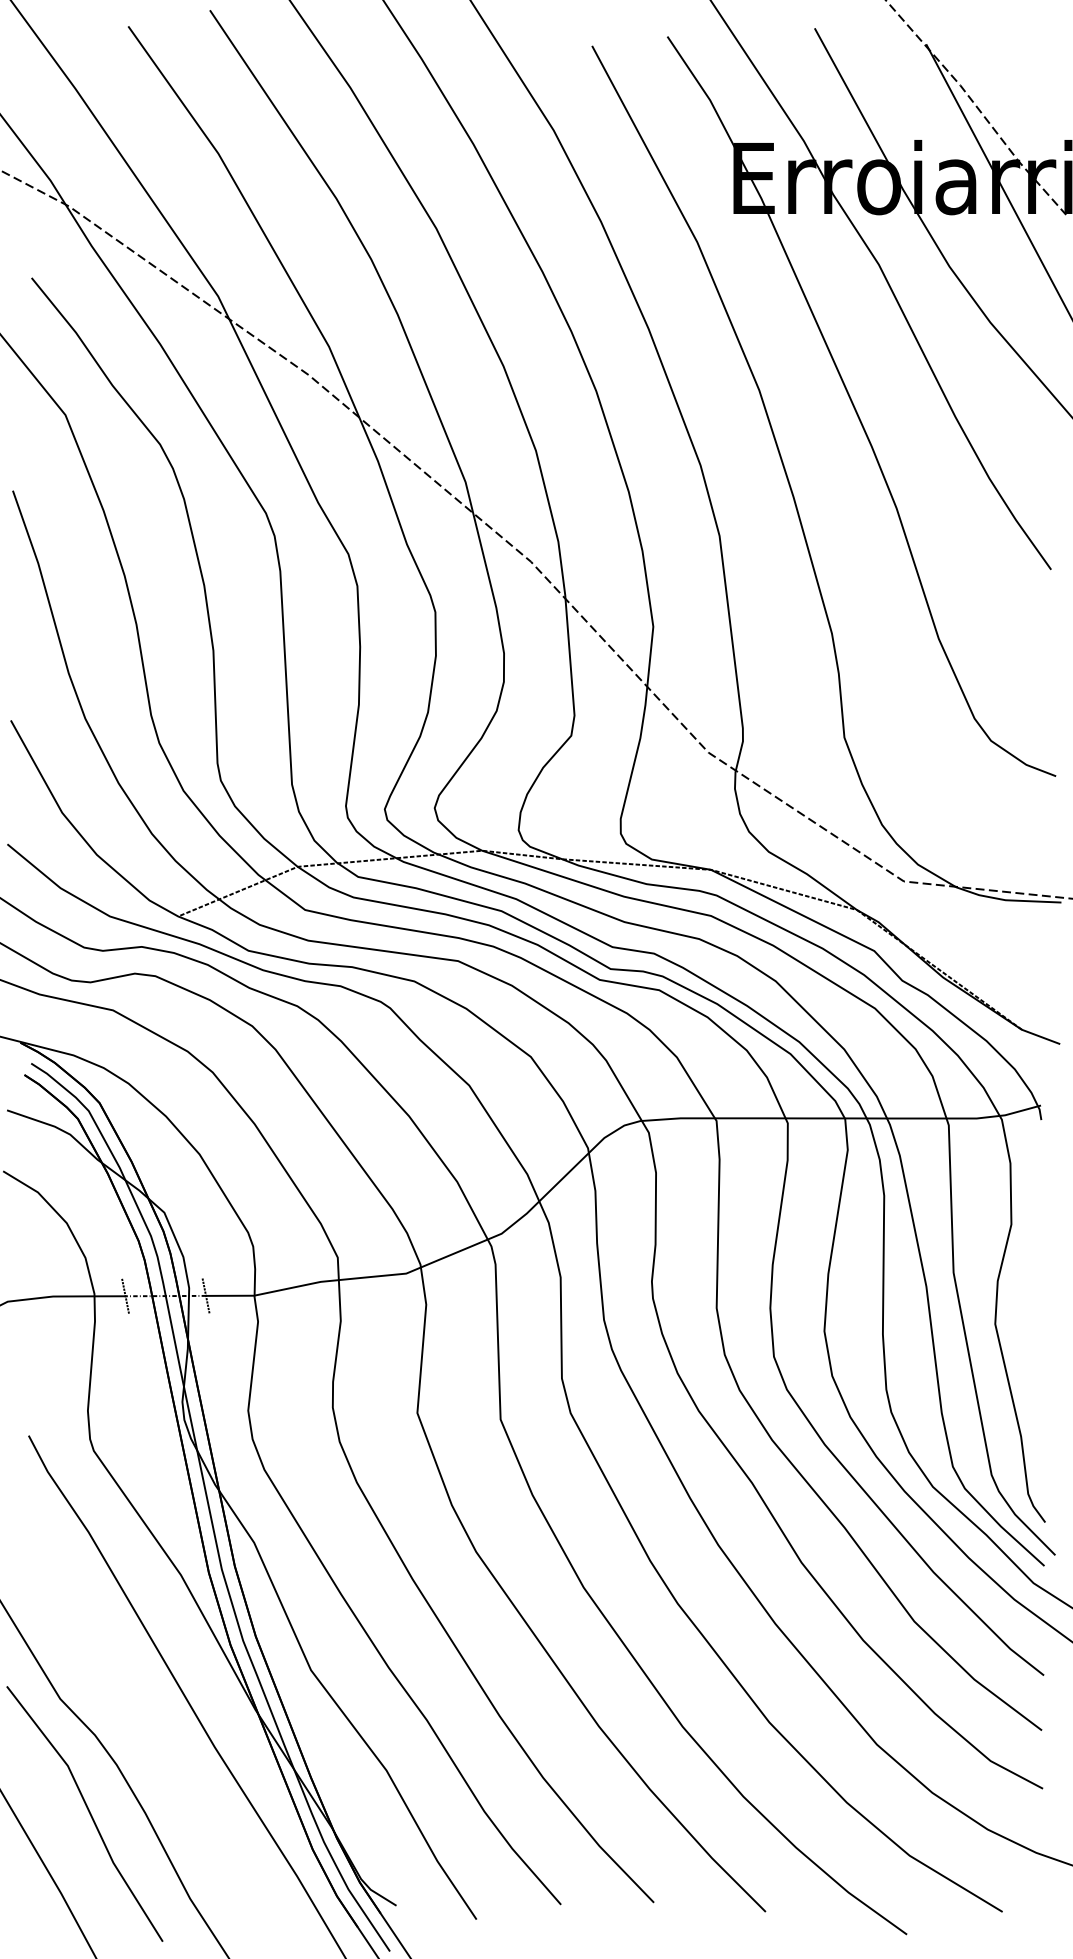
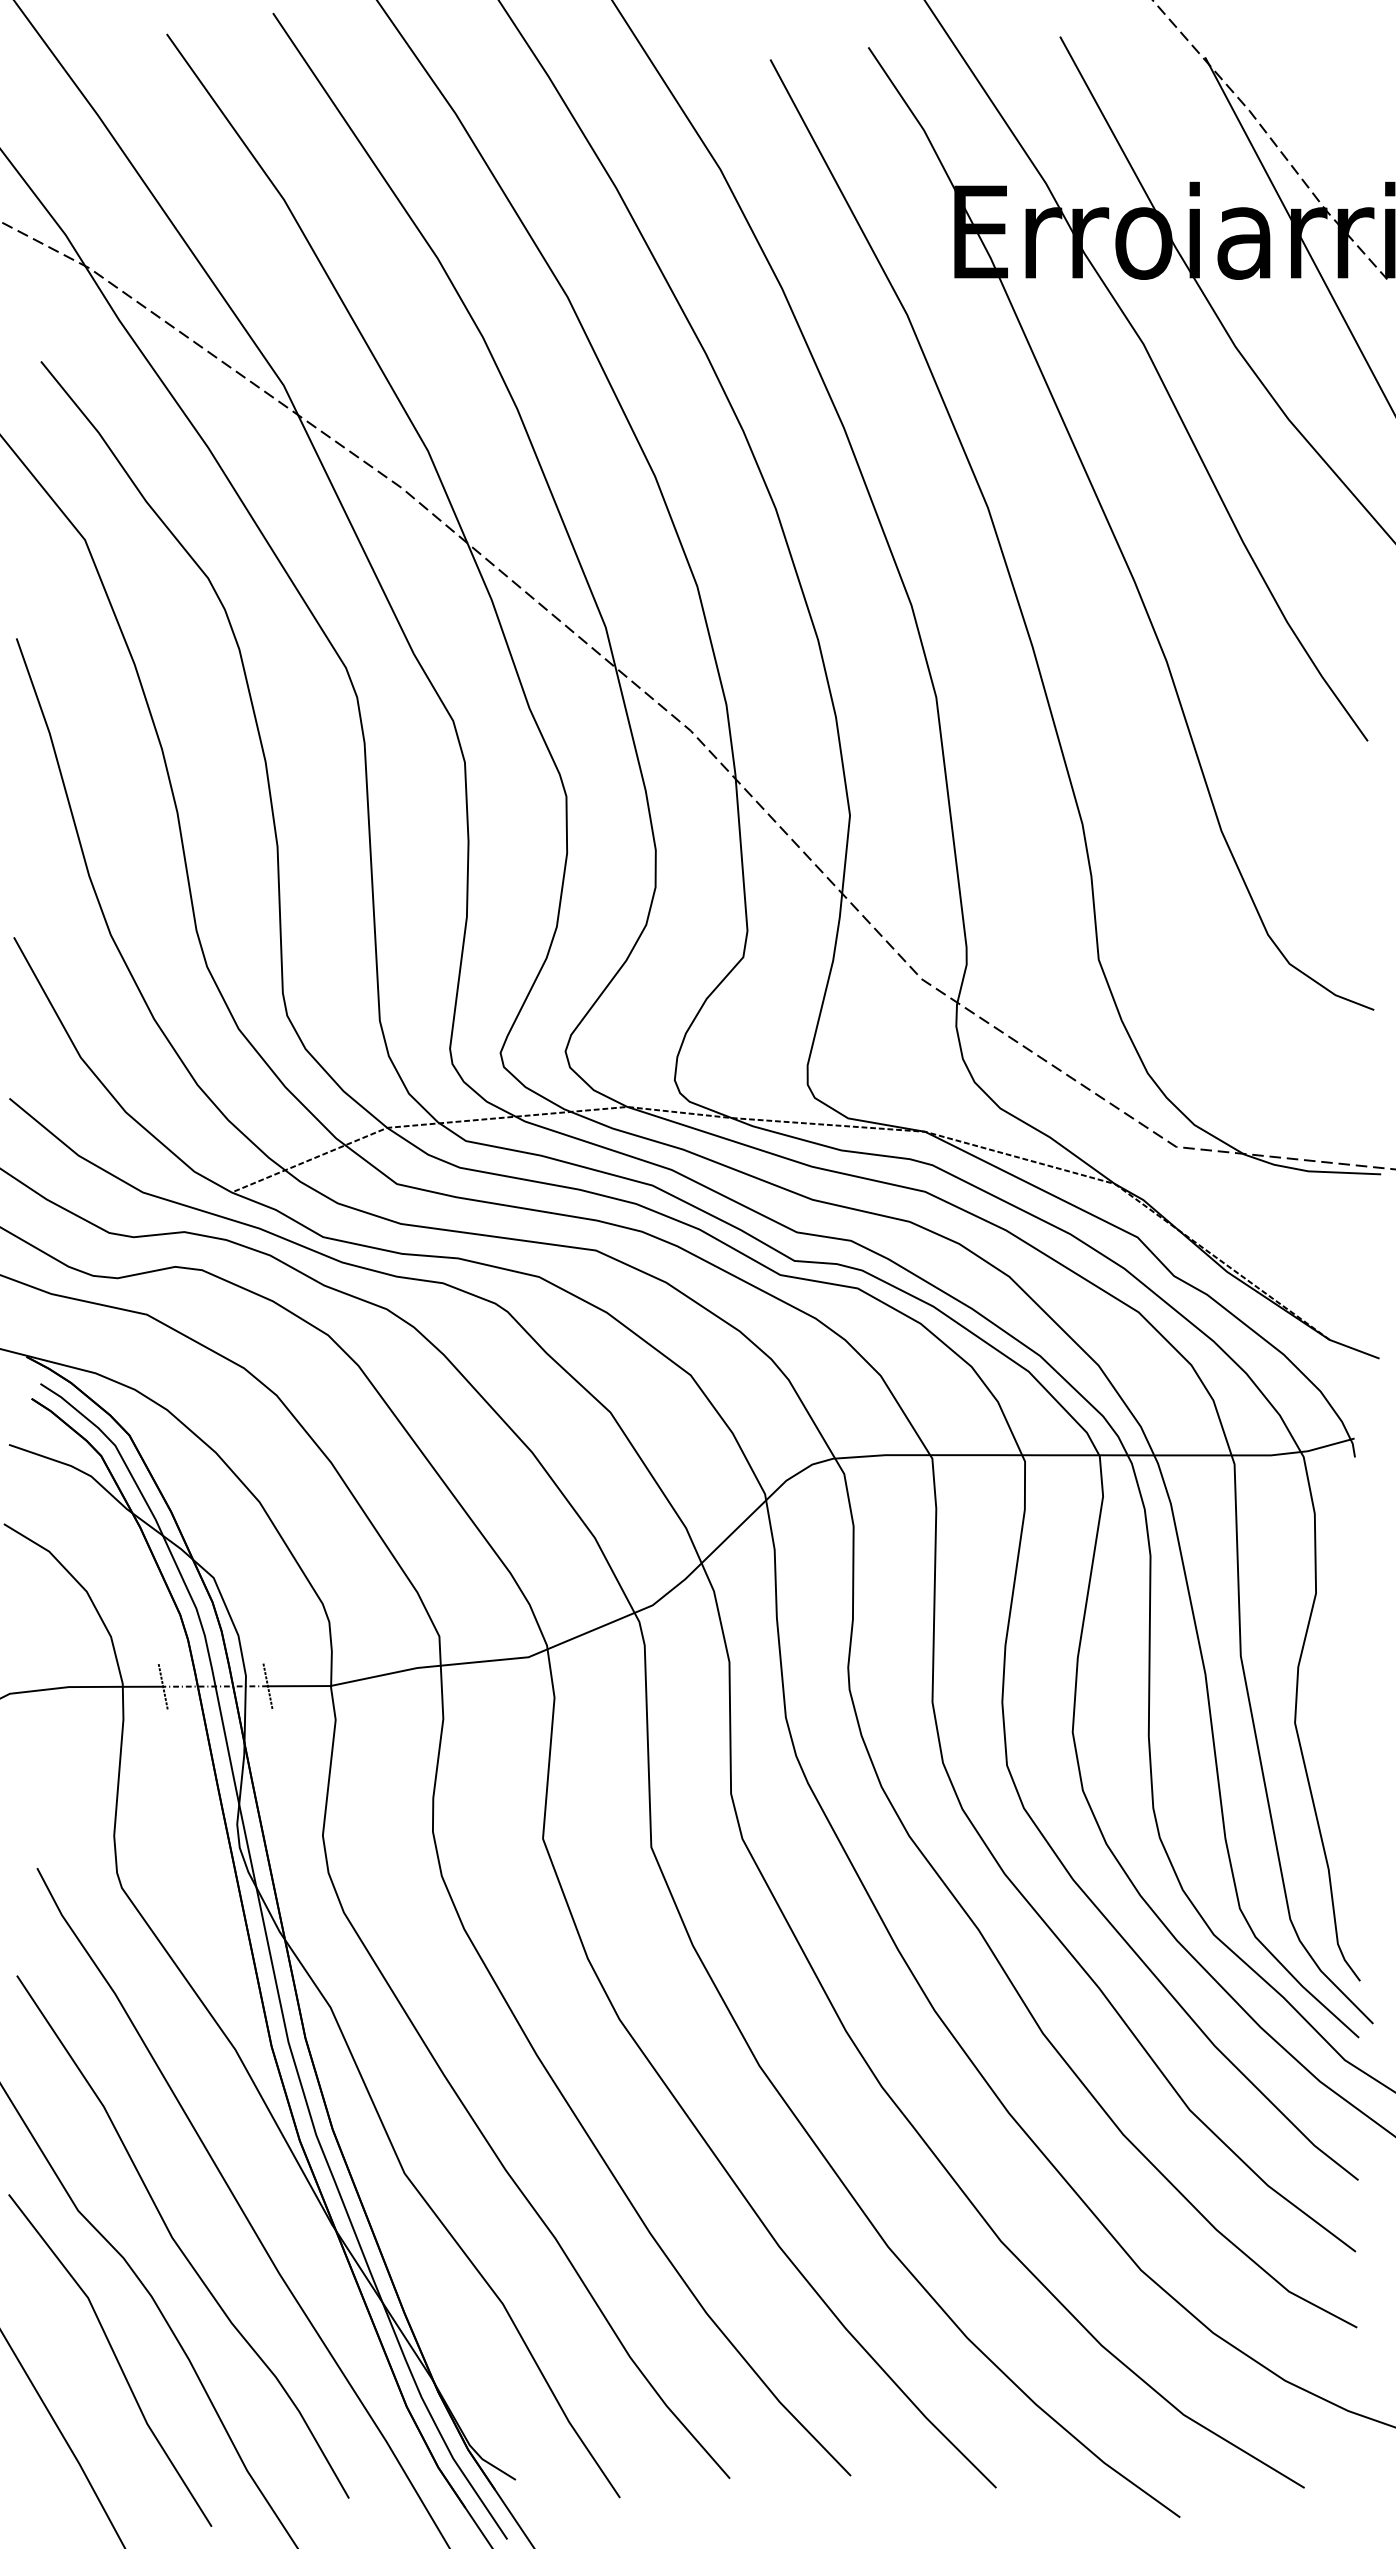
curve: (135, 1721) -> (175, 2240), added

